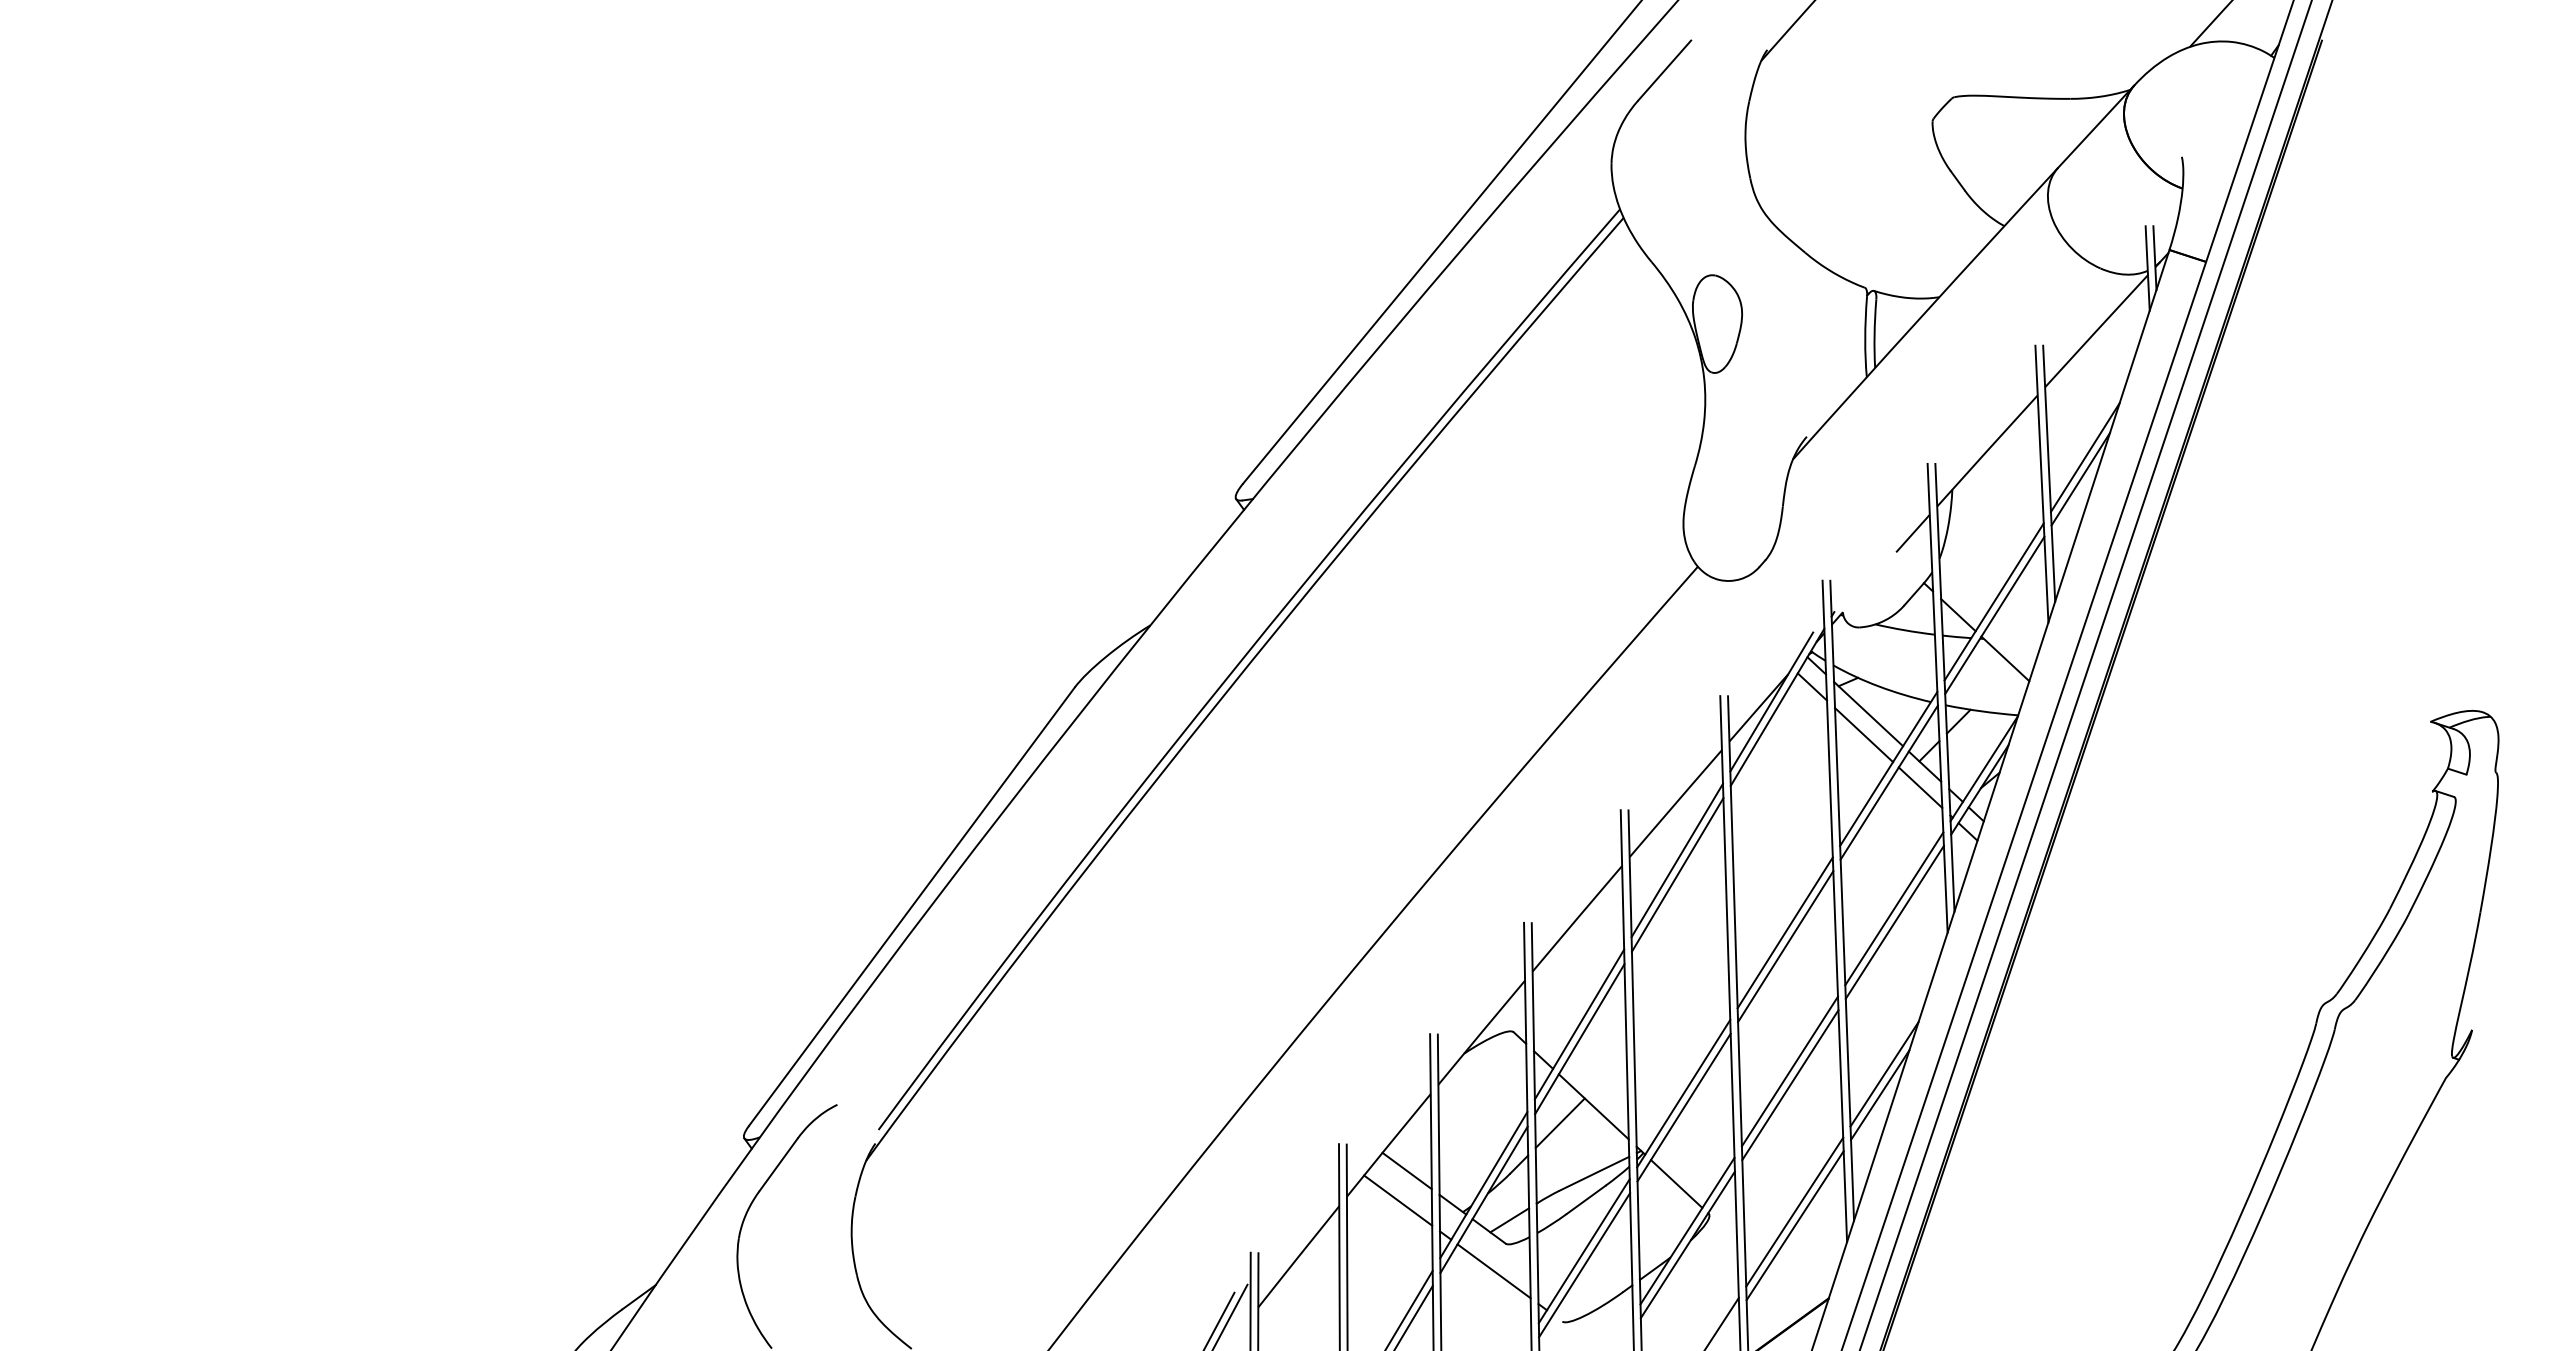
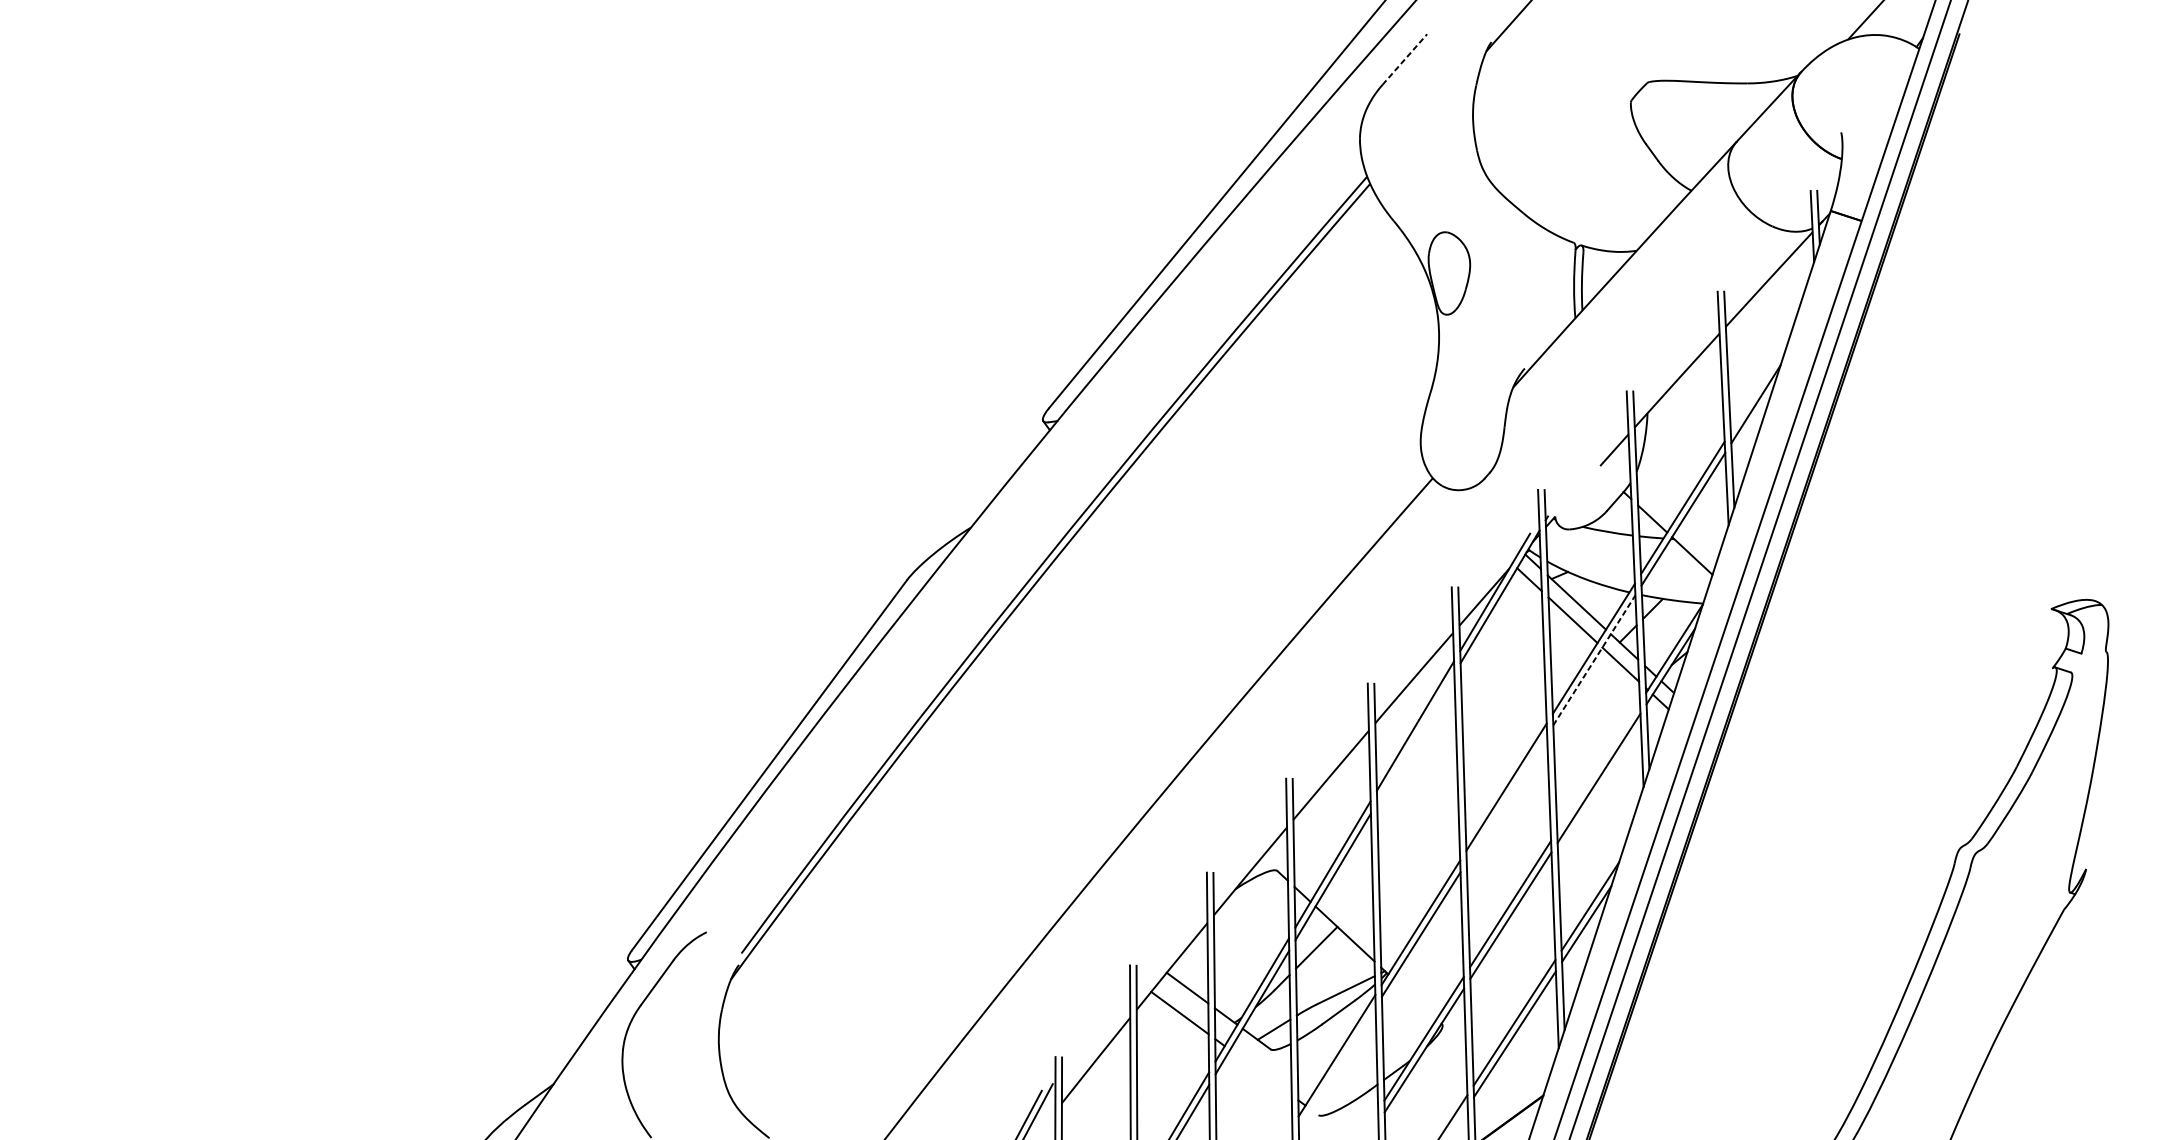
line: (1665, 70) -> (1405, 59), solid -> dashed
line: (2084, 457) -> (1759, 386), removed
line: (1889, 782) -> (1594, 660), solid -> dashed
line: (1677, 874) -> (1415, 737), removed
line: (1894, 908) -> (1598, 766), removed
line: (1785, 946) -> (1506, 798), removed
line: (1676, 1183) -> (1414, 998), removed
line: (1584, 1265) -> (1337, 1067), removed
line: (1493, 1271) -> (1260, 1072), removed

